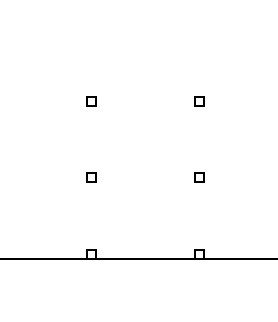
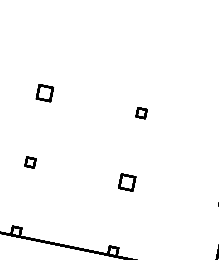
part: (91, 101) -> (44, 93), size x1.6
part: (199, 177) -> (127, 182), size x1.6

